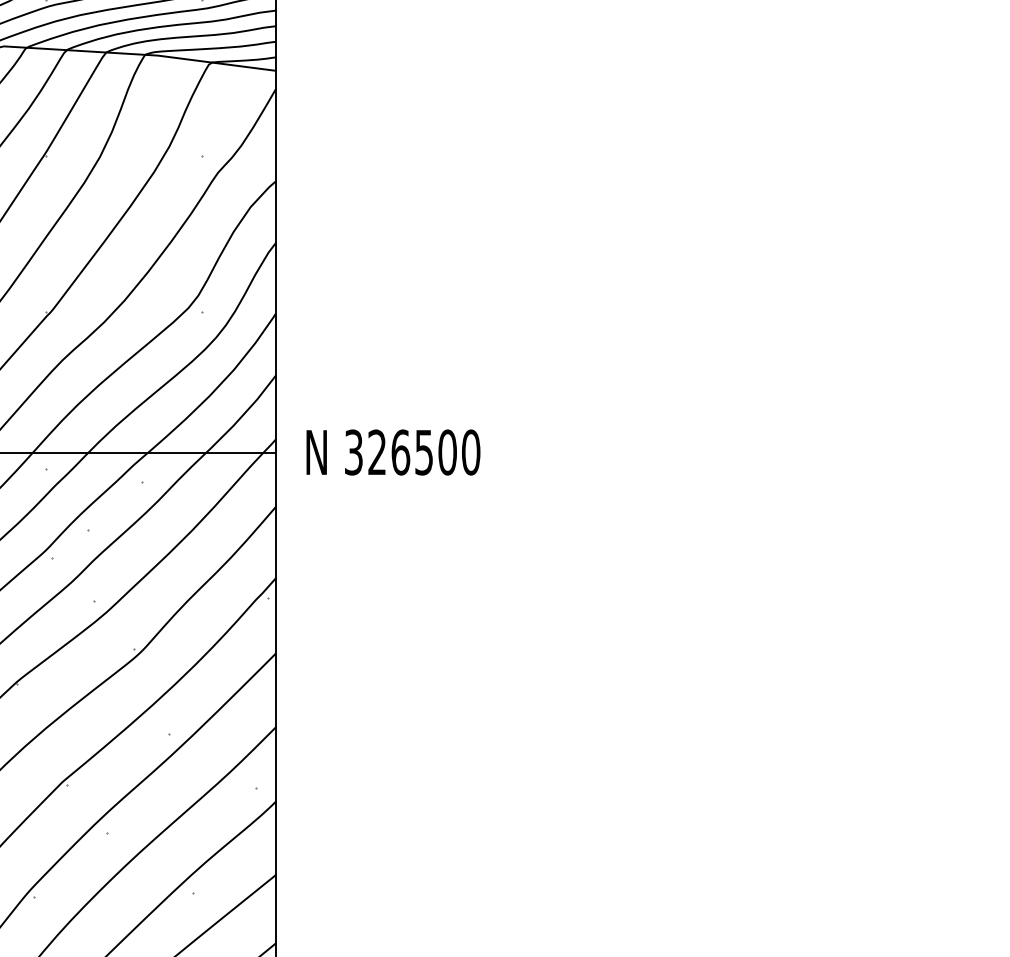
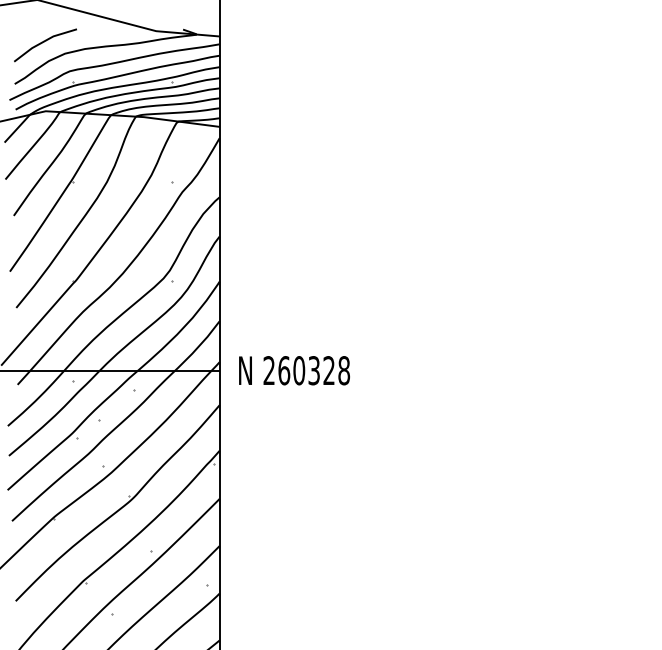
text: (412, 452) -> (306, 370), 326500 -> 260328

